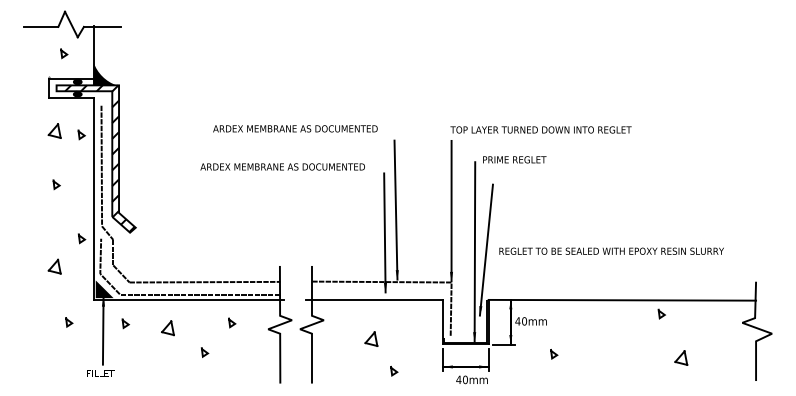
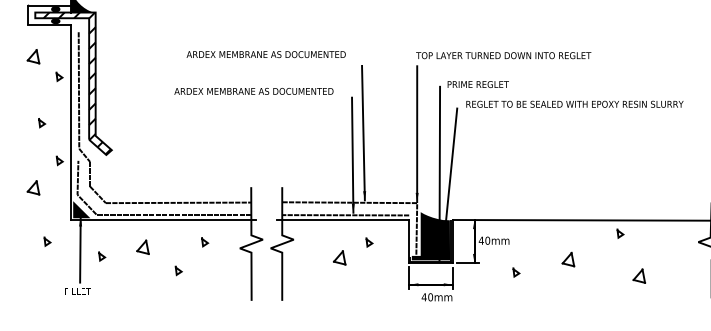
line: (81, 134) -> (59, 76), moved
line: (56, 184) -> (41, 122), moved
text: (611, 250) -> (574, 103), moved
line: (377, 294) -> (345, 214), added
fill: (465, 316) -> (430, 236), added
line: (125, 323) -> (101, 256), moved
part: (607, 340) -> (567, 259), added
line: (394, 371) -> (369, 242), moved

